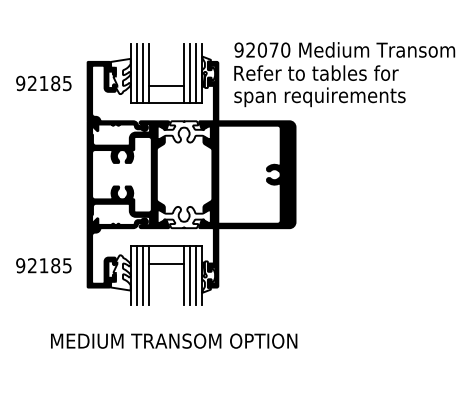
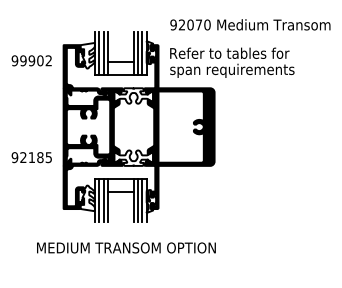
text: (344, 49) -> (250, 24), moved
text: (49, 83) -> (35, 60), 92185 -> 99902
text: (43, 265) -> (31, 157), moved

